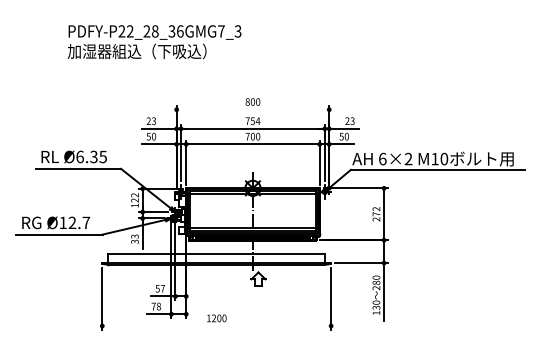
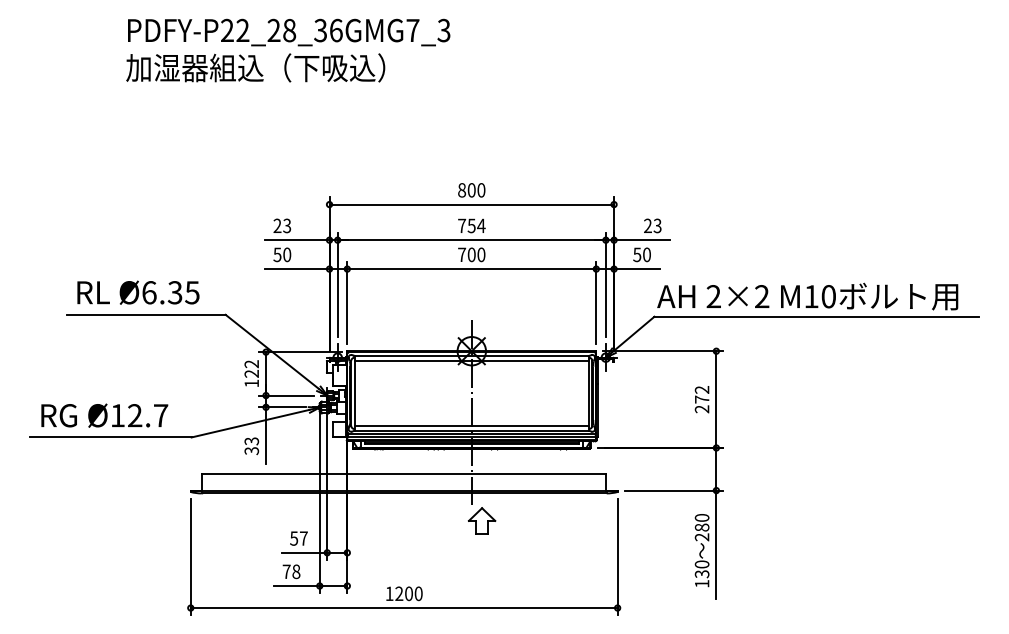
text: (154, 42) -> (288, 51), moved
line: (252, 109) -> (470, 204), added
text: (382, 158) -> (713, 295), 6×2 -> 2×2
line: (216, 326) -> (403, 608), added

